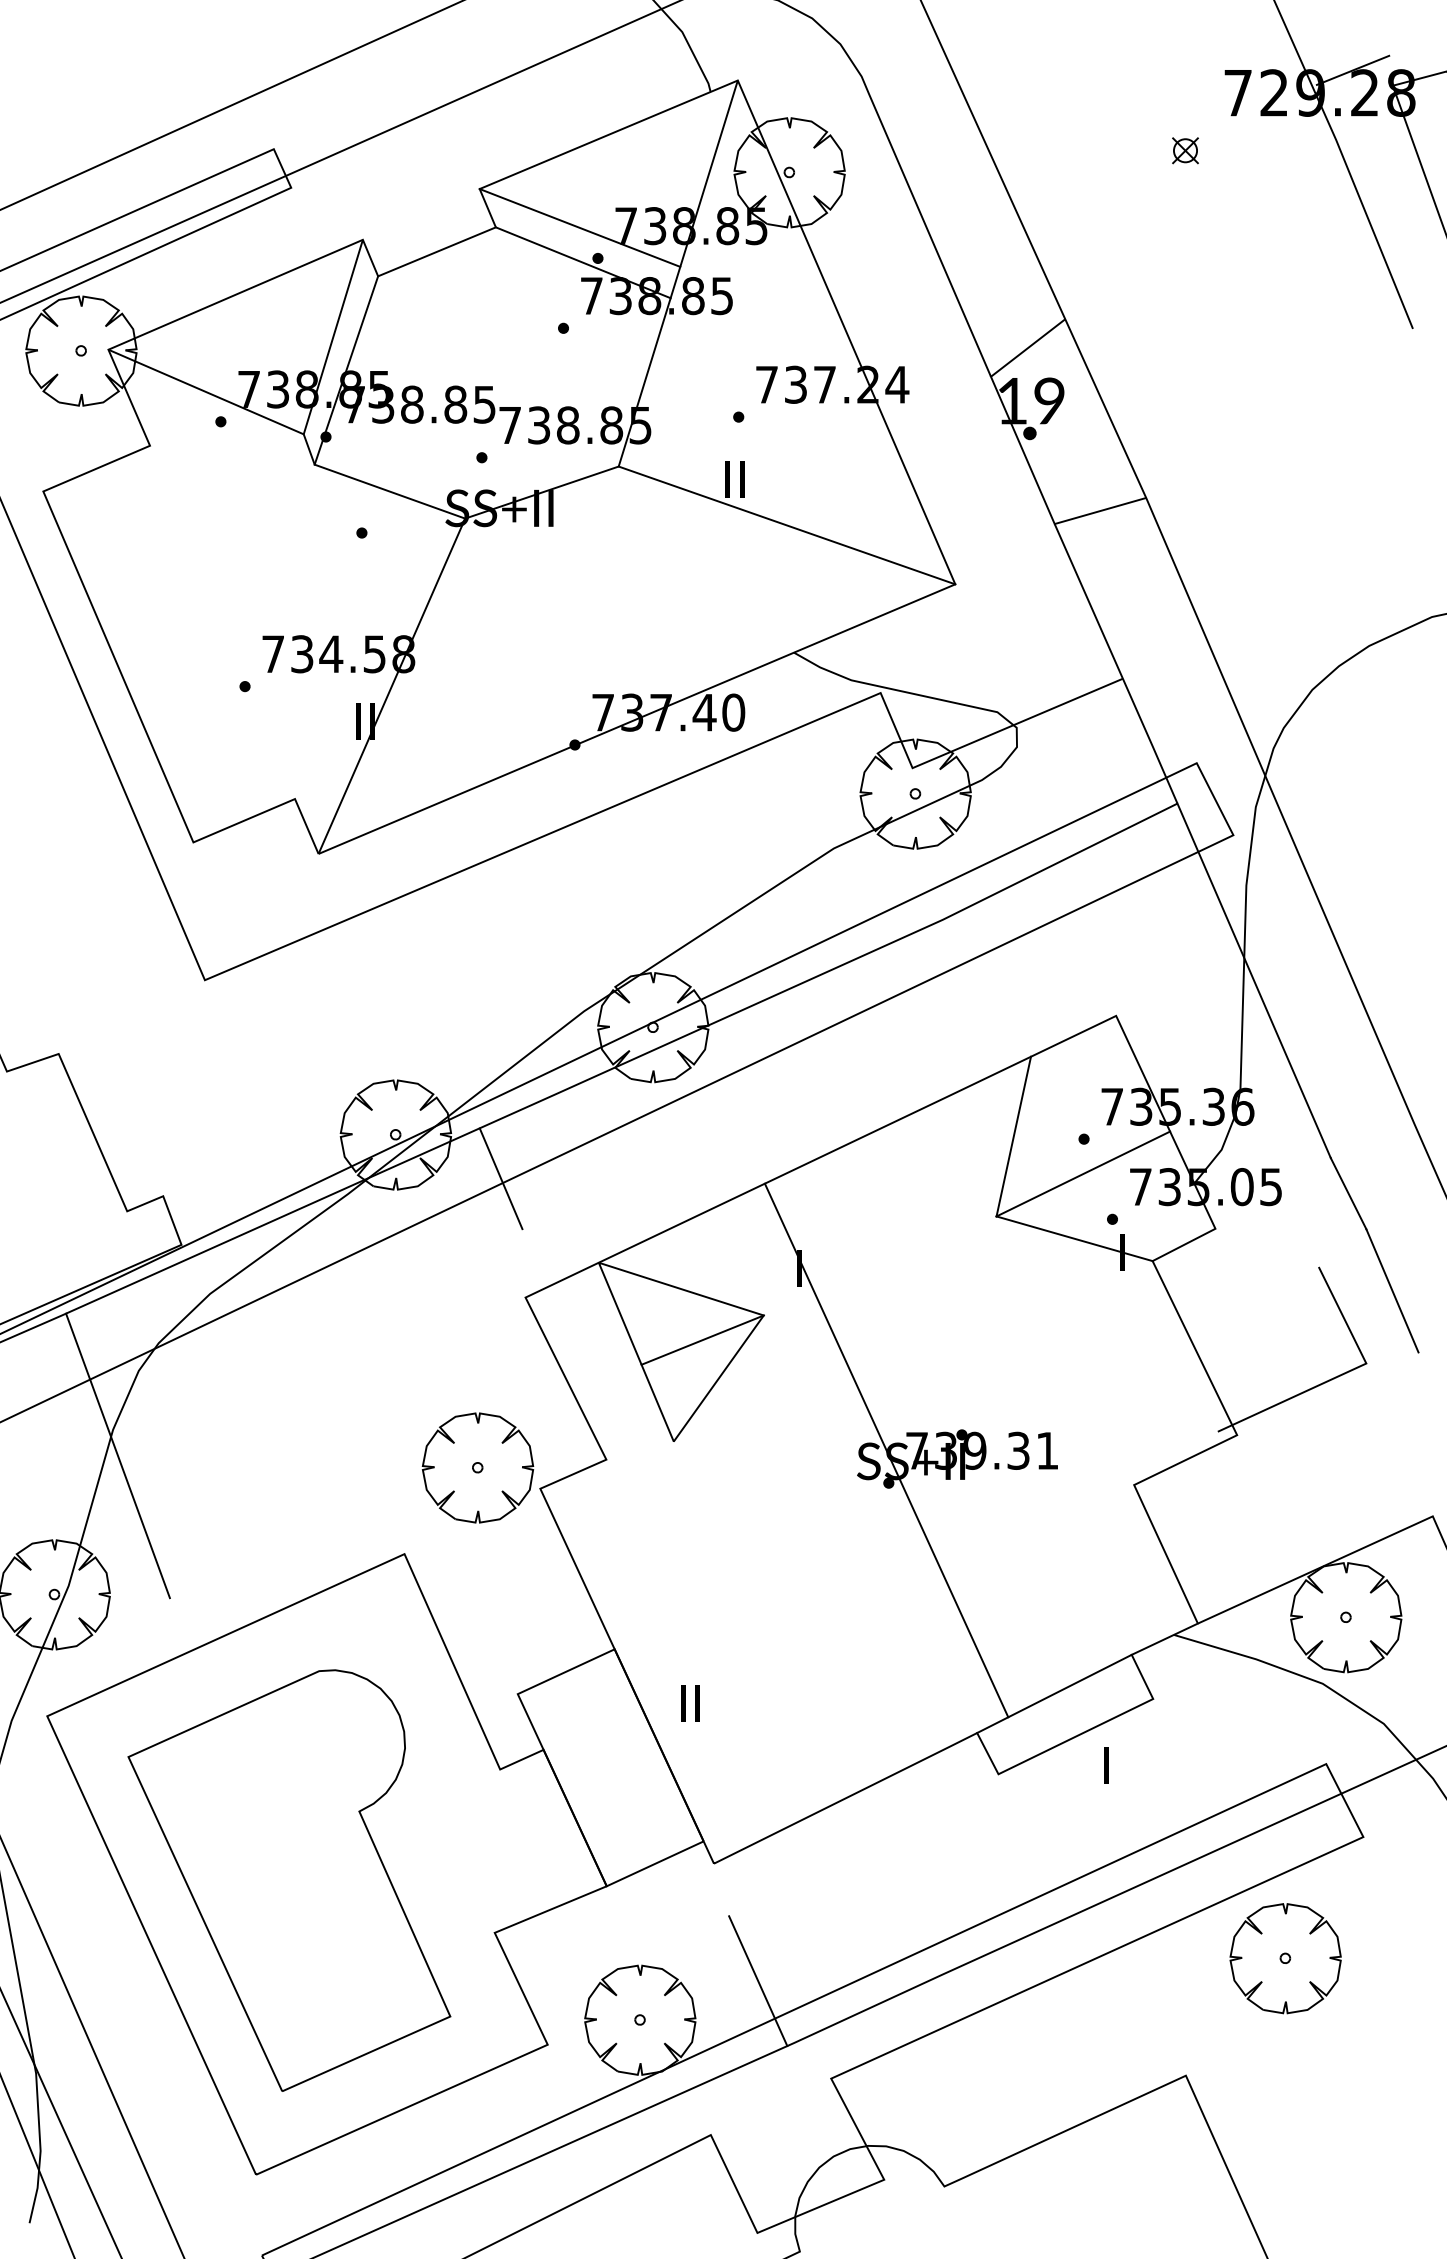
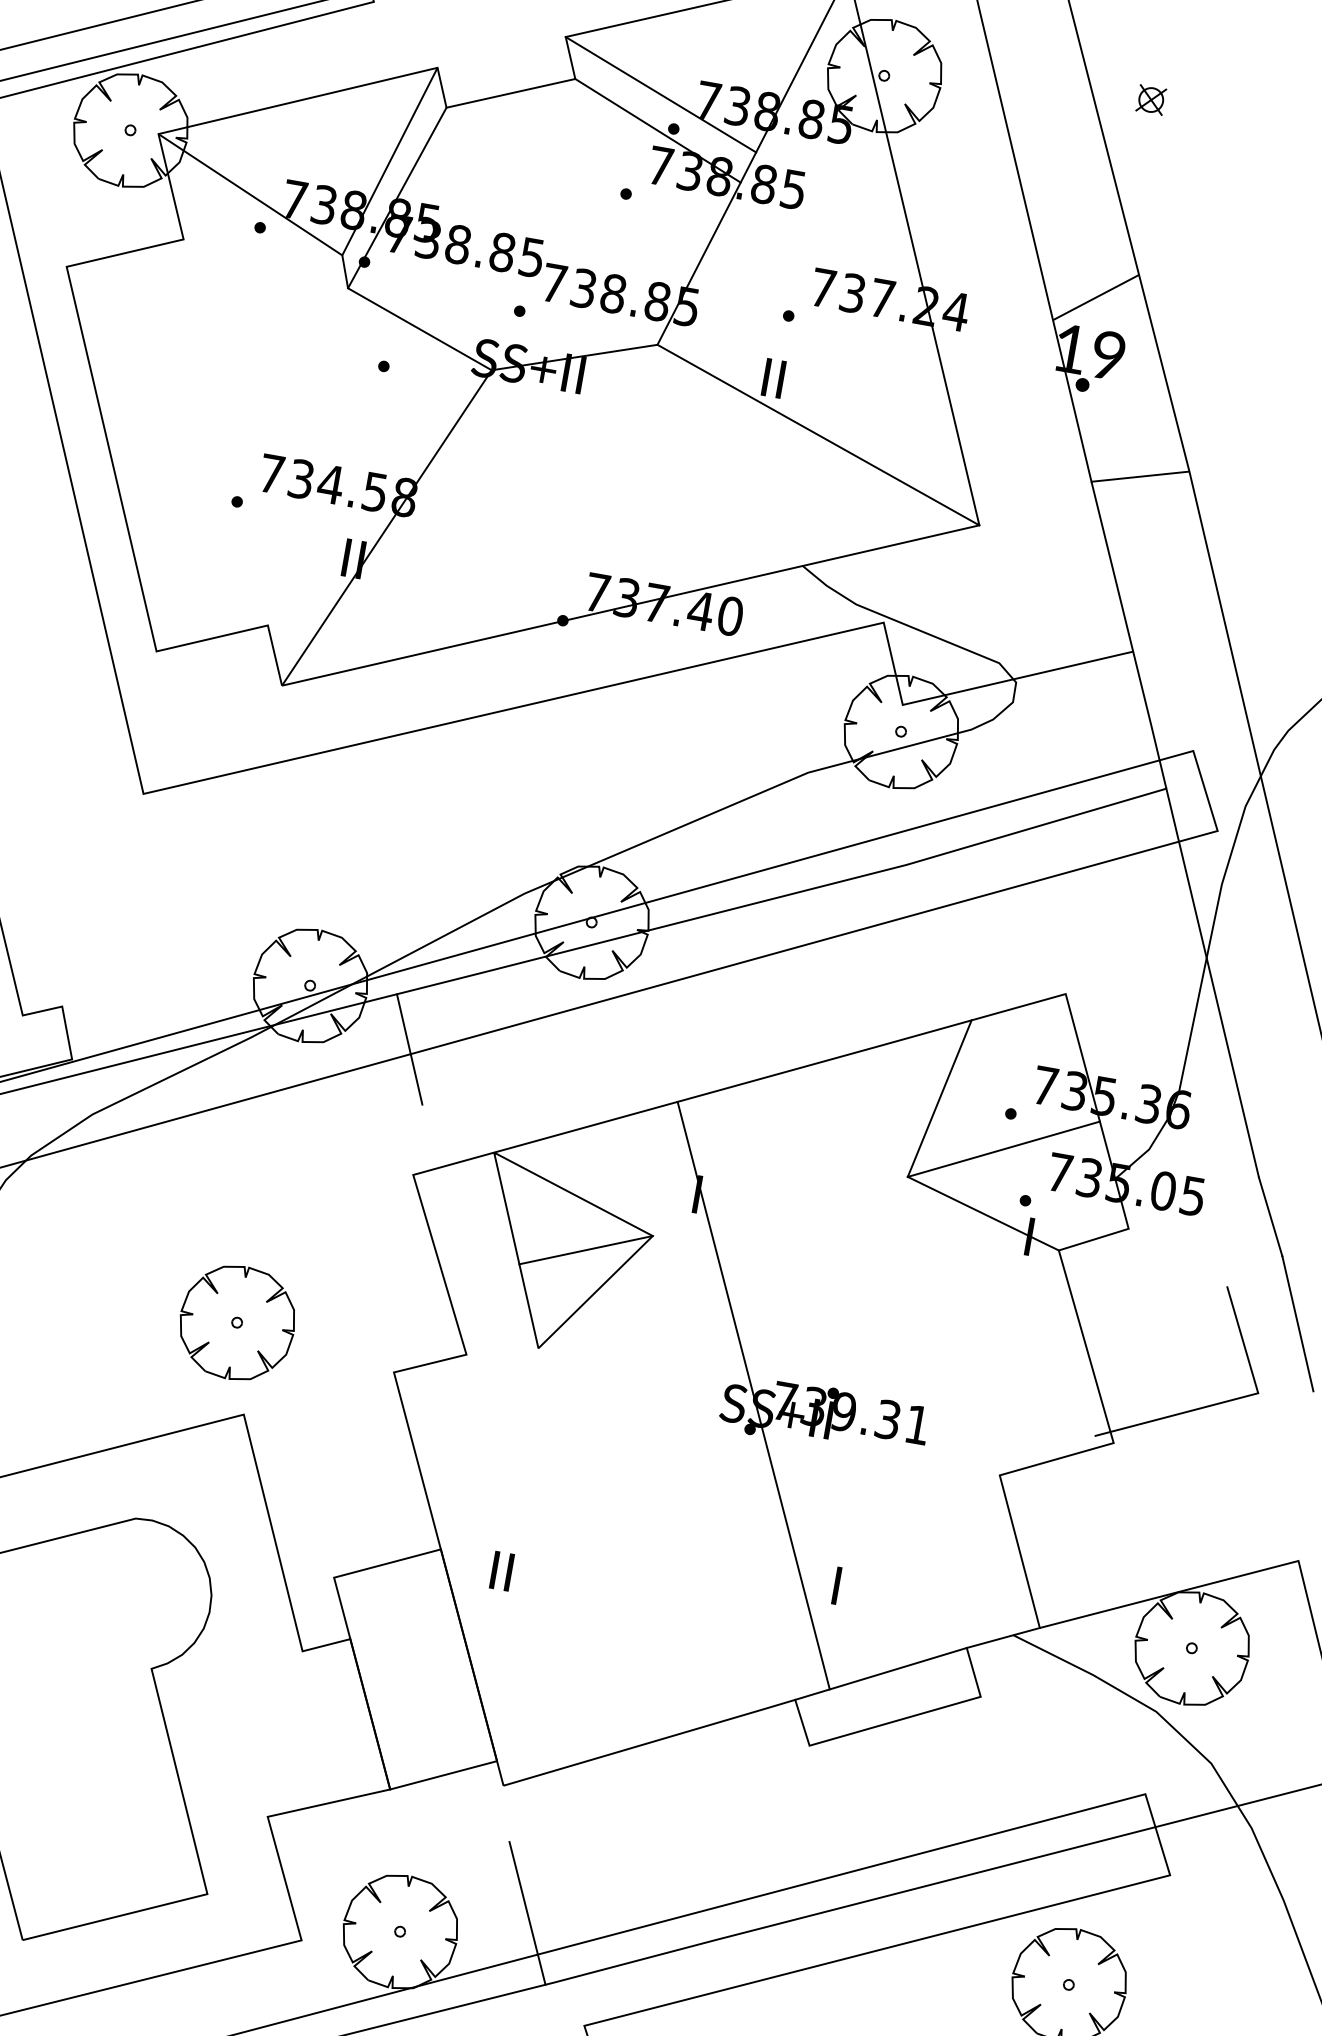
part: (1185, 150) -> (1151, 99), moved
part: (477, 1467) -> (236, 1322), moved
text: (690, 1703) -> (502, 1570), moved
text: (1106, 1765) -> (836, 1585), moved

